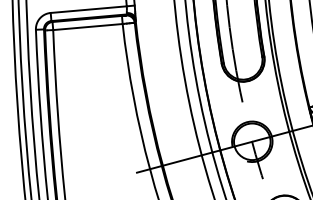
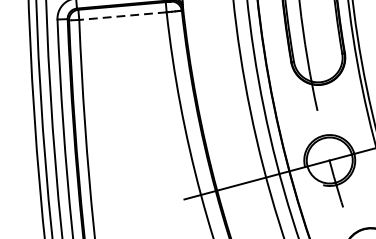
line: (87, 27) -> (122, 16), solid -> dashed

